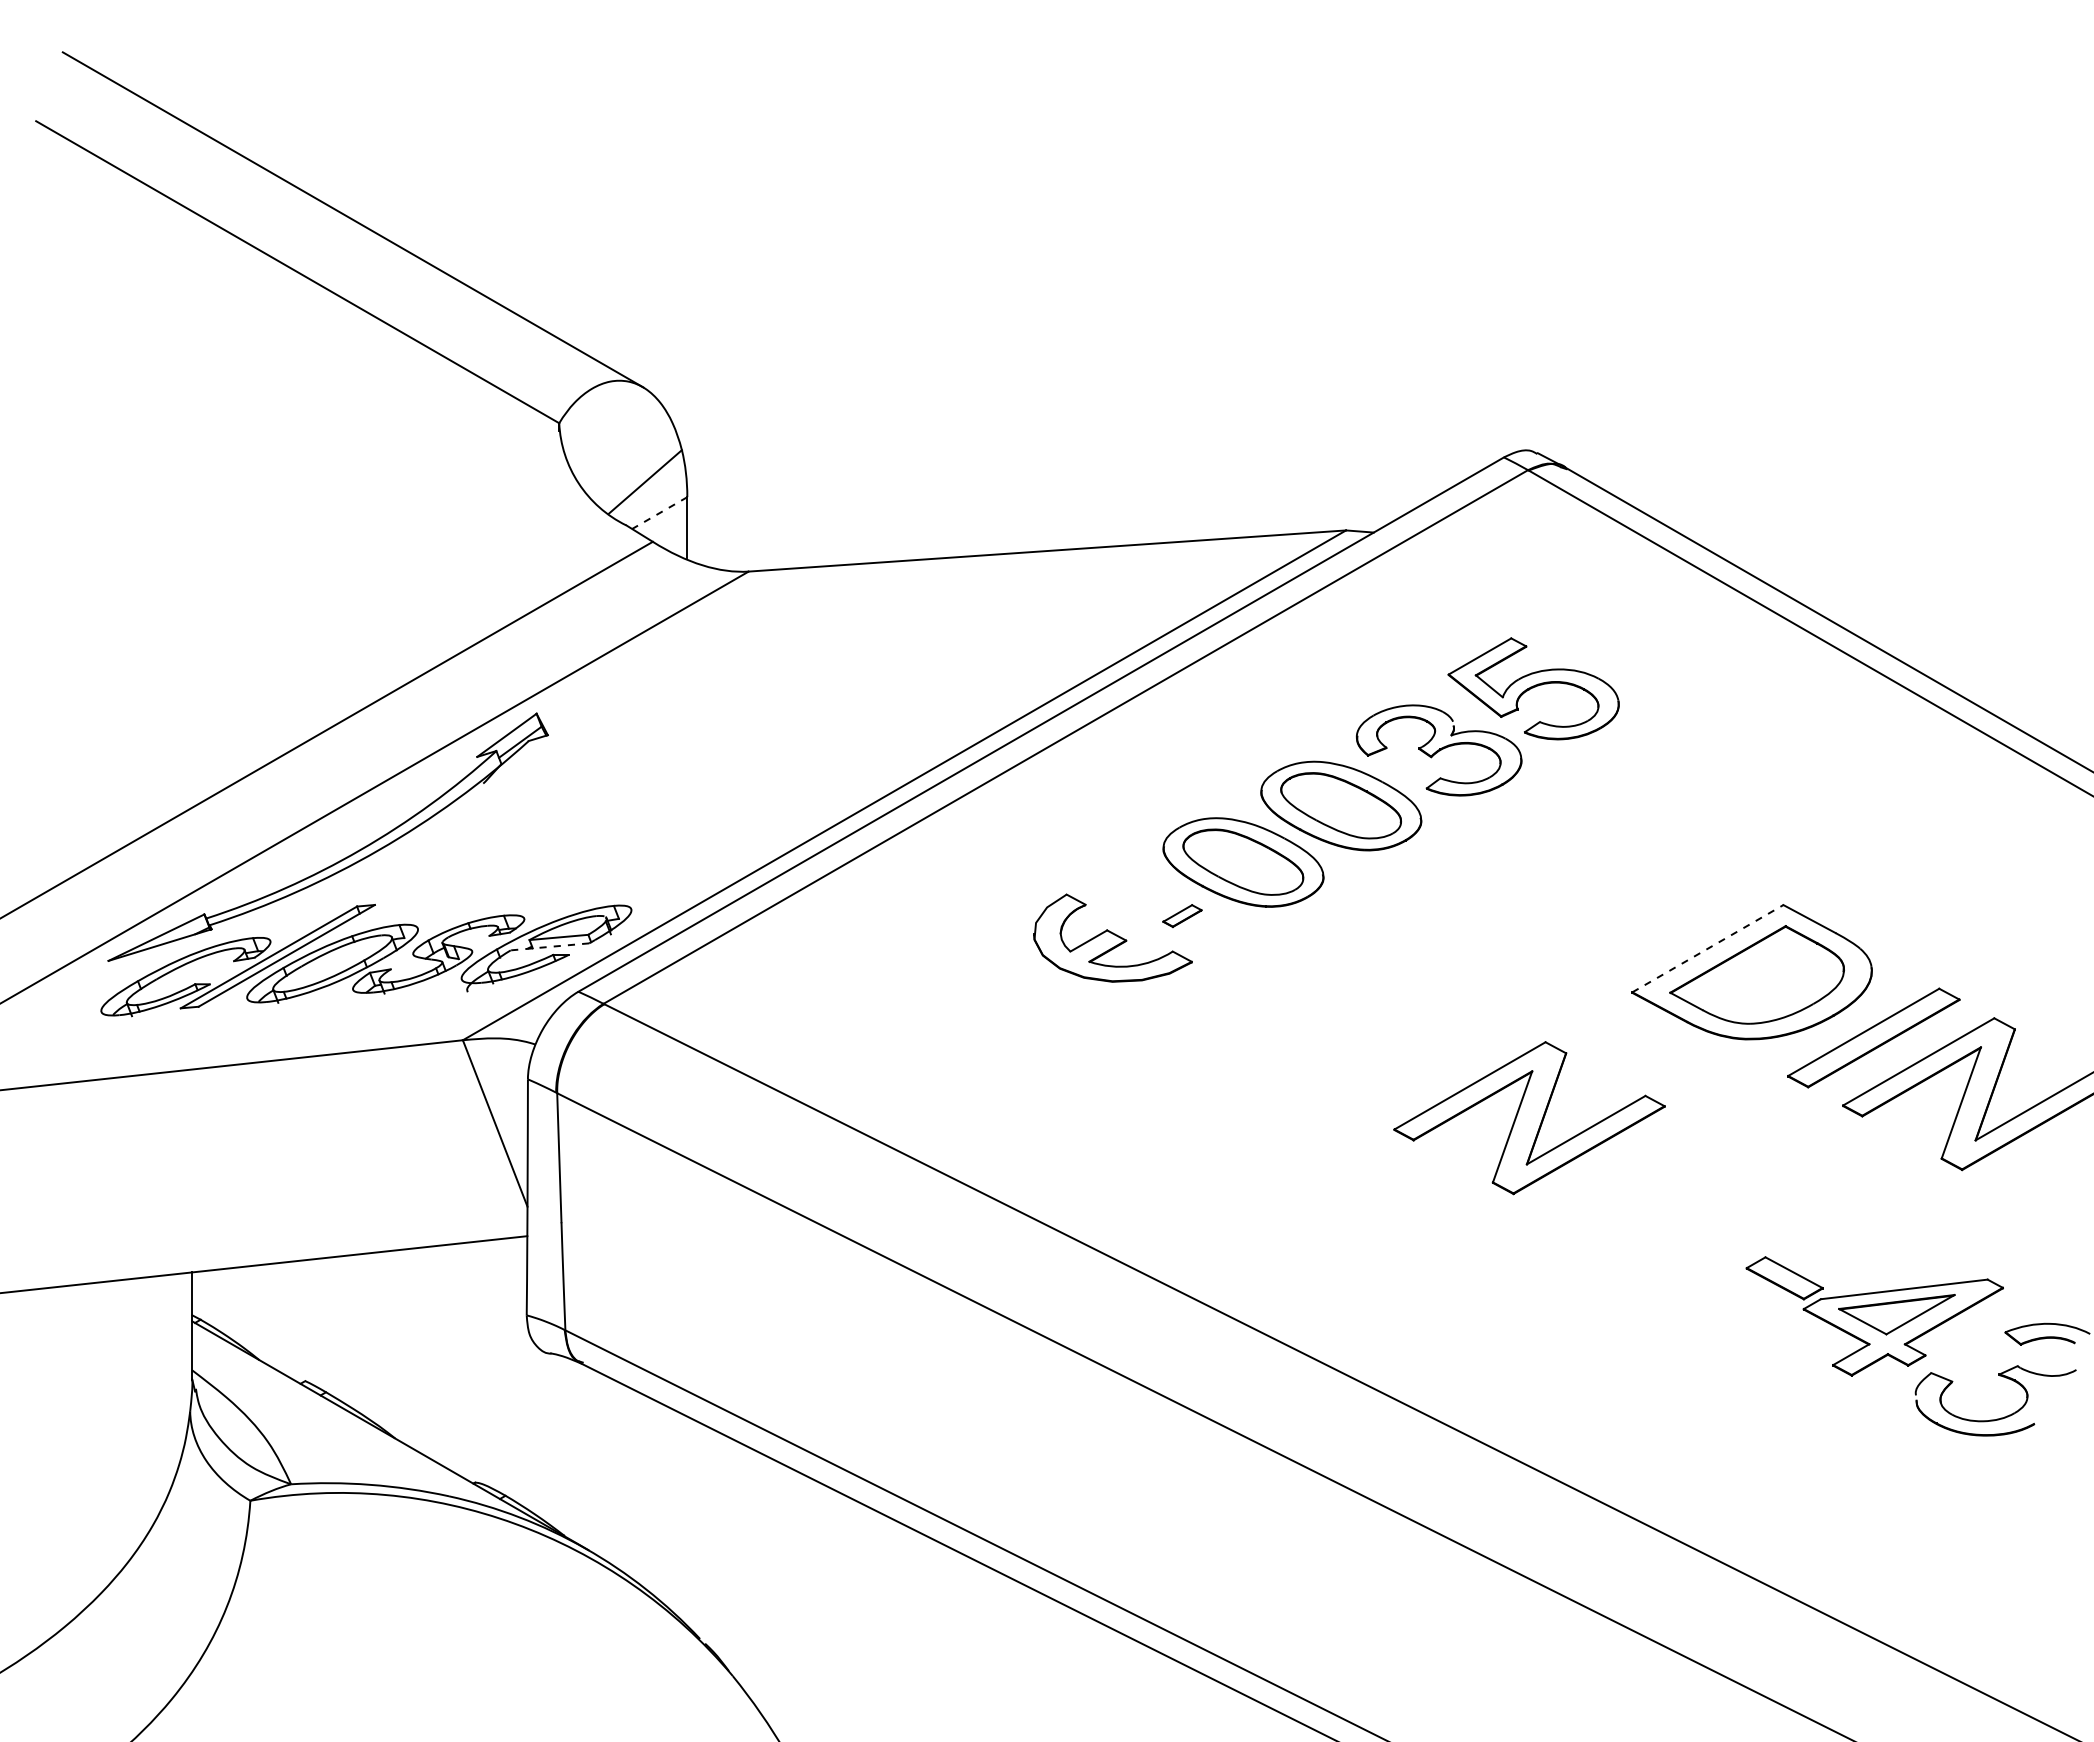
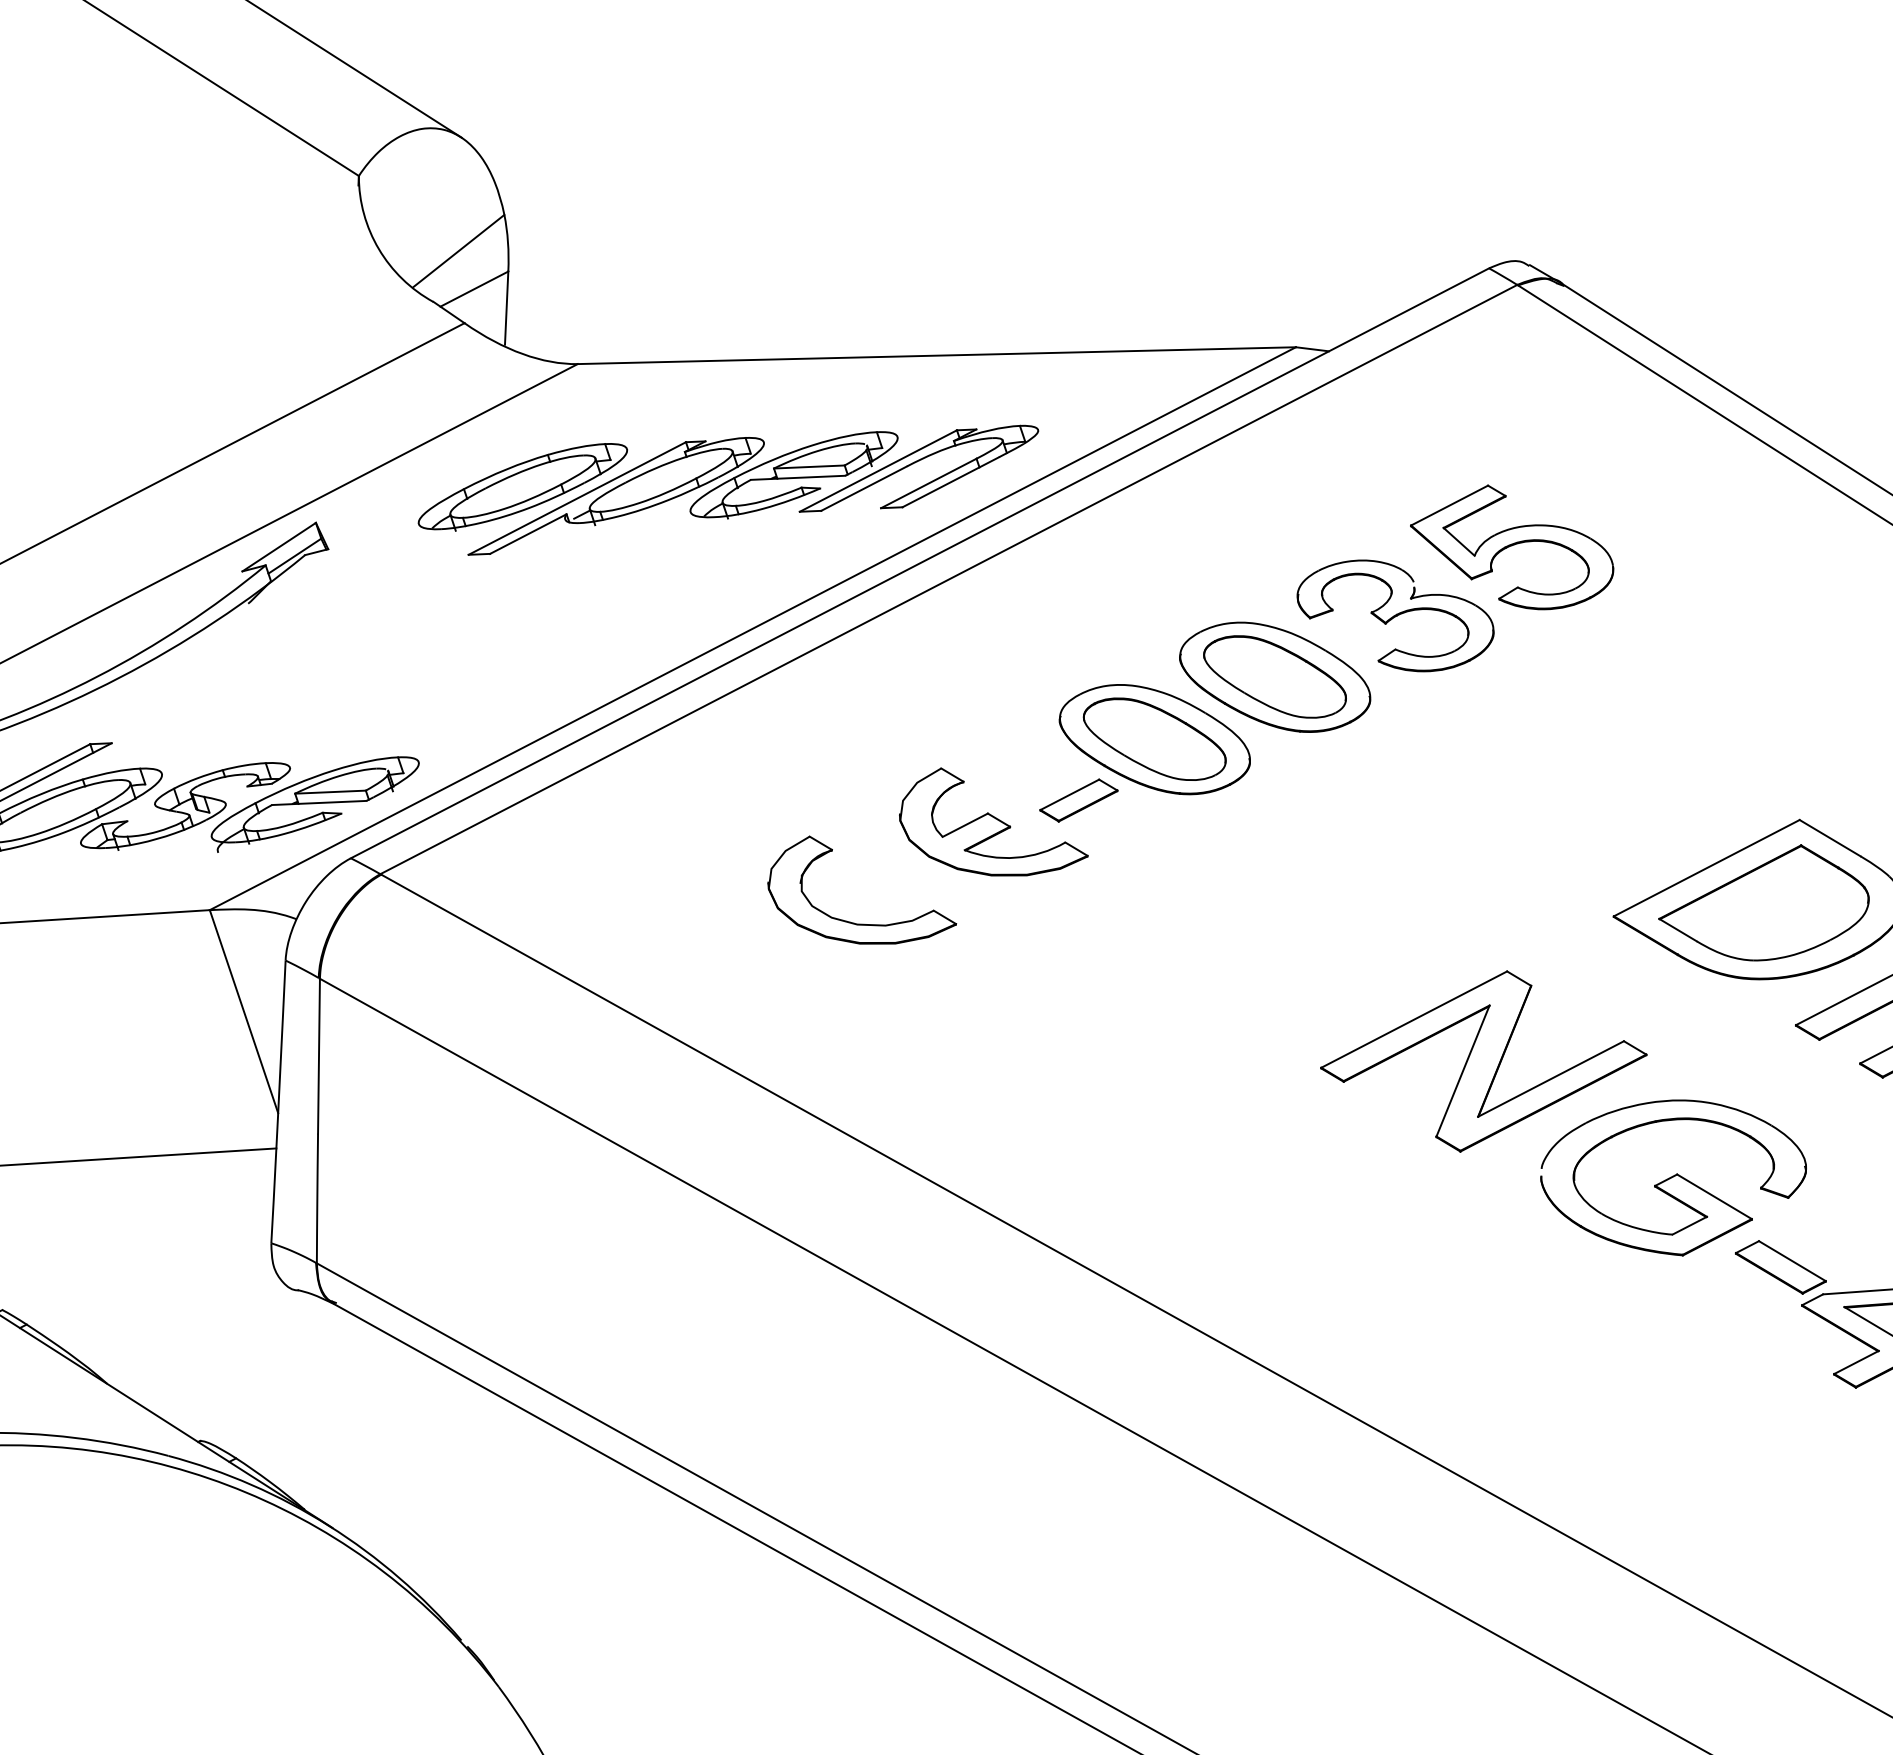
line: (659, 513) -> (474, 289), dashed -> solid
part: (878, 670) -> (727, 489), added
part: (1182, 915) -> (1078, 799), size x1.67
line: (549, 946) -> (318, 802), dashed -> solid
line: (1708, 948) -> (1707, 867), dashed -> solid
part: (998, 1025) -> (852, 921), added
part: (1691, 1207) -> (1673, 1177), added

